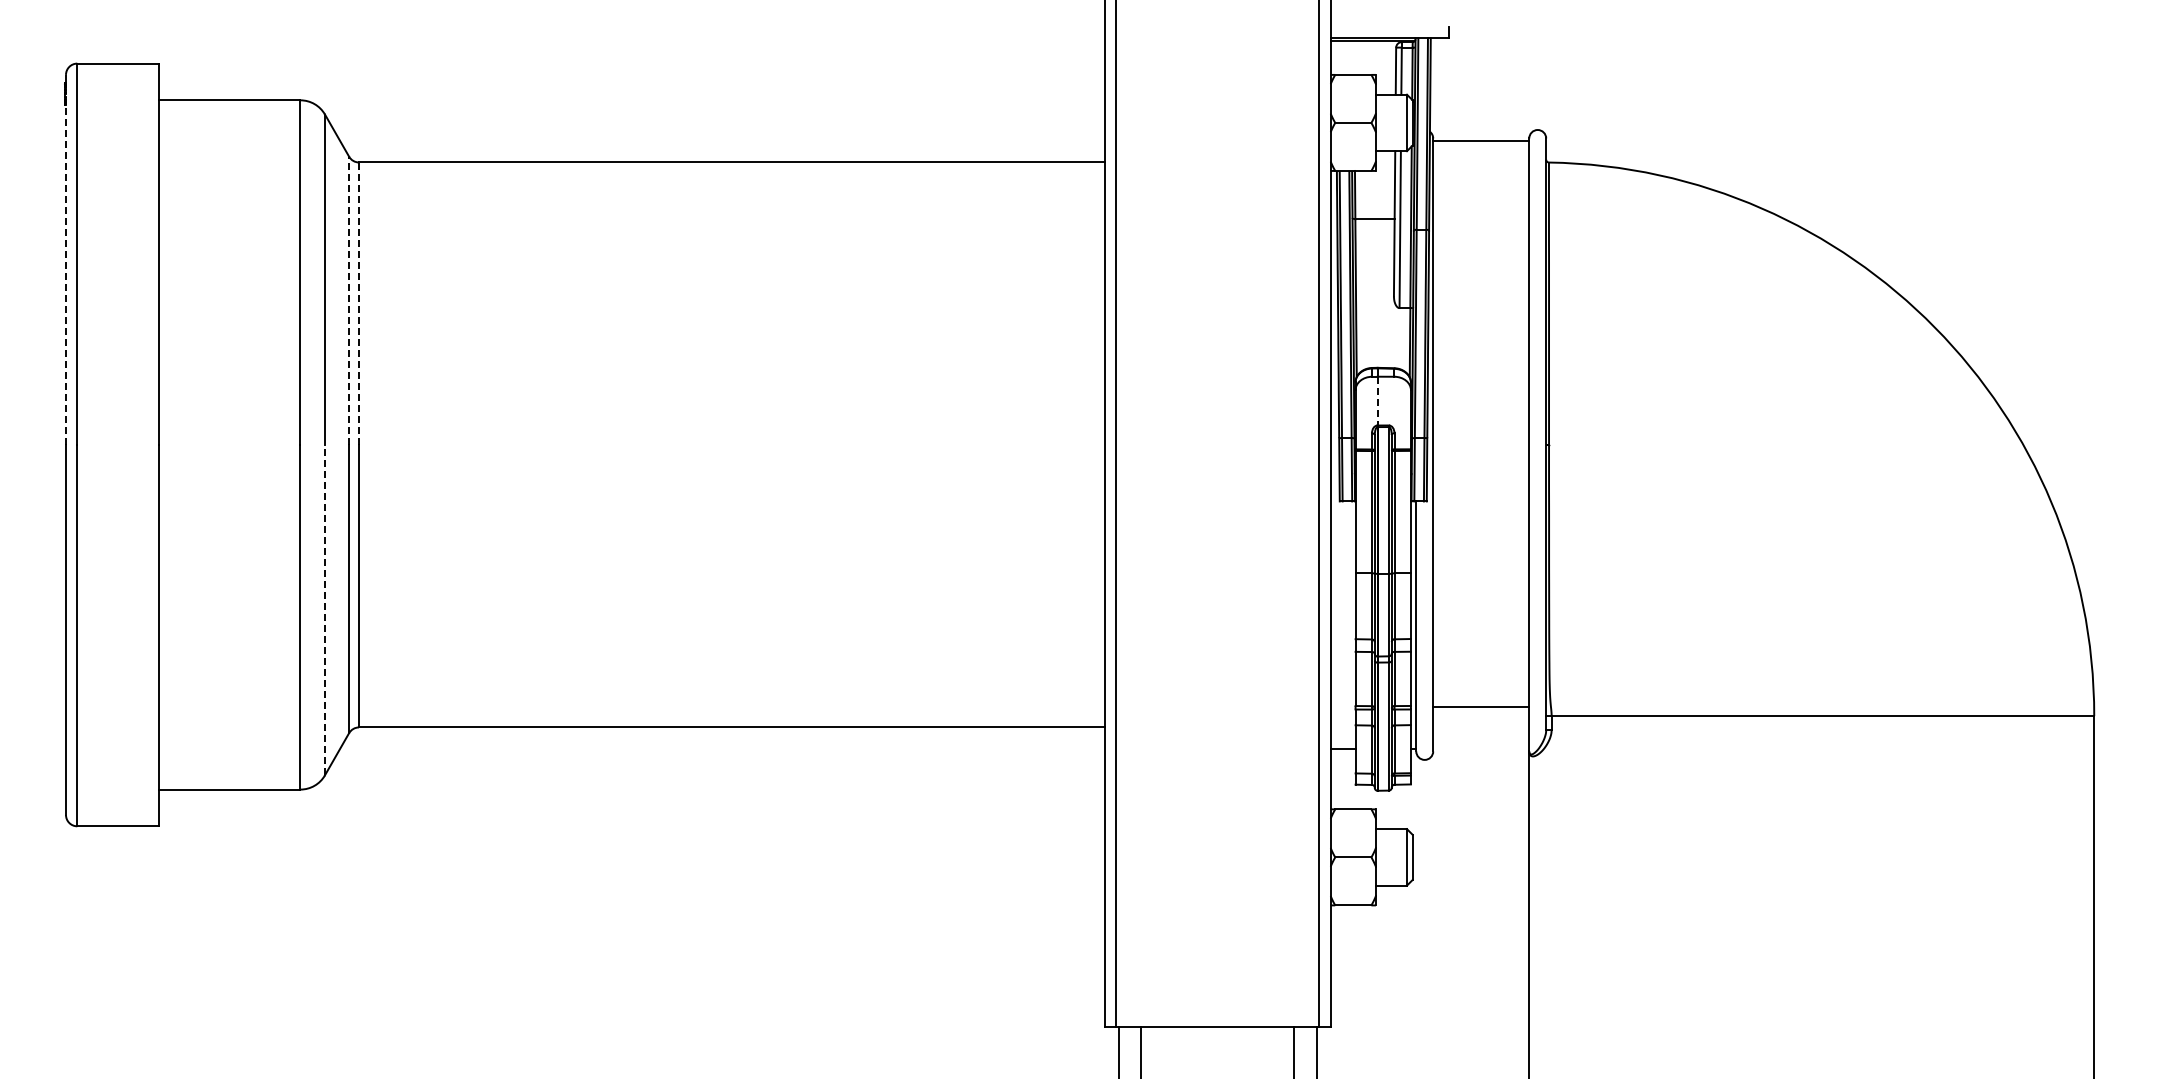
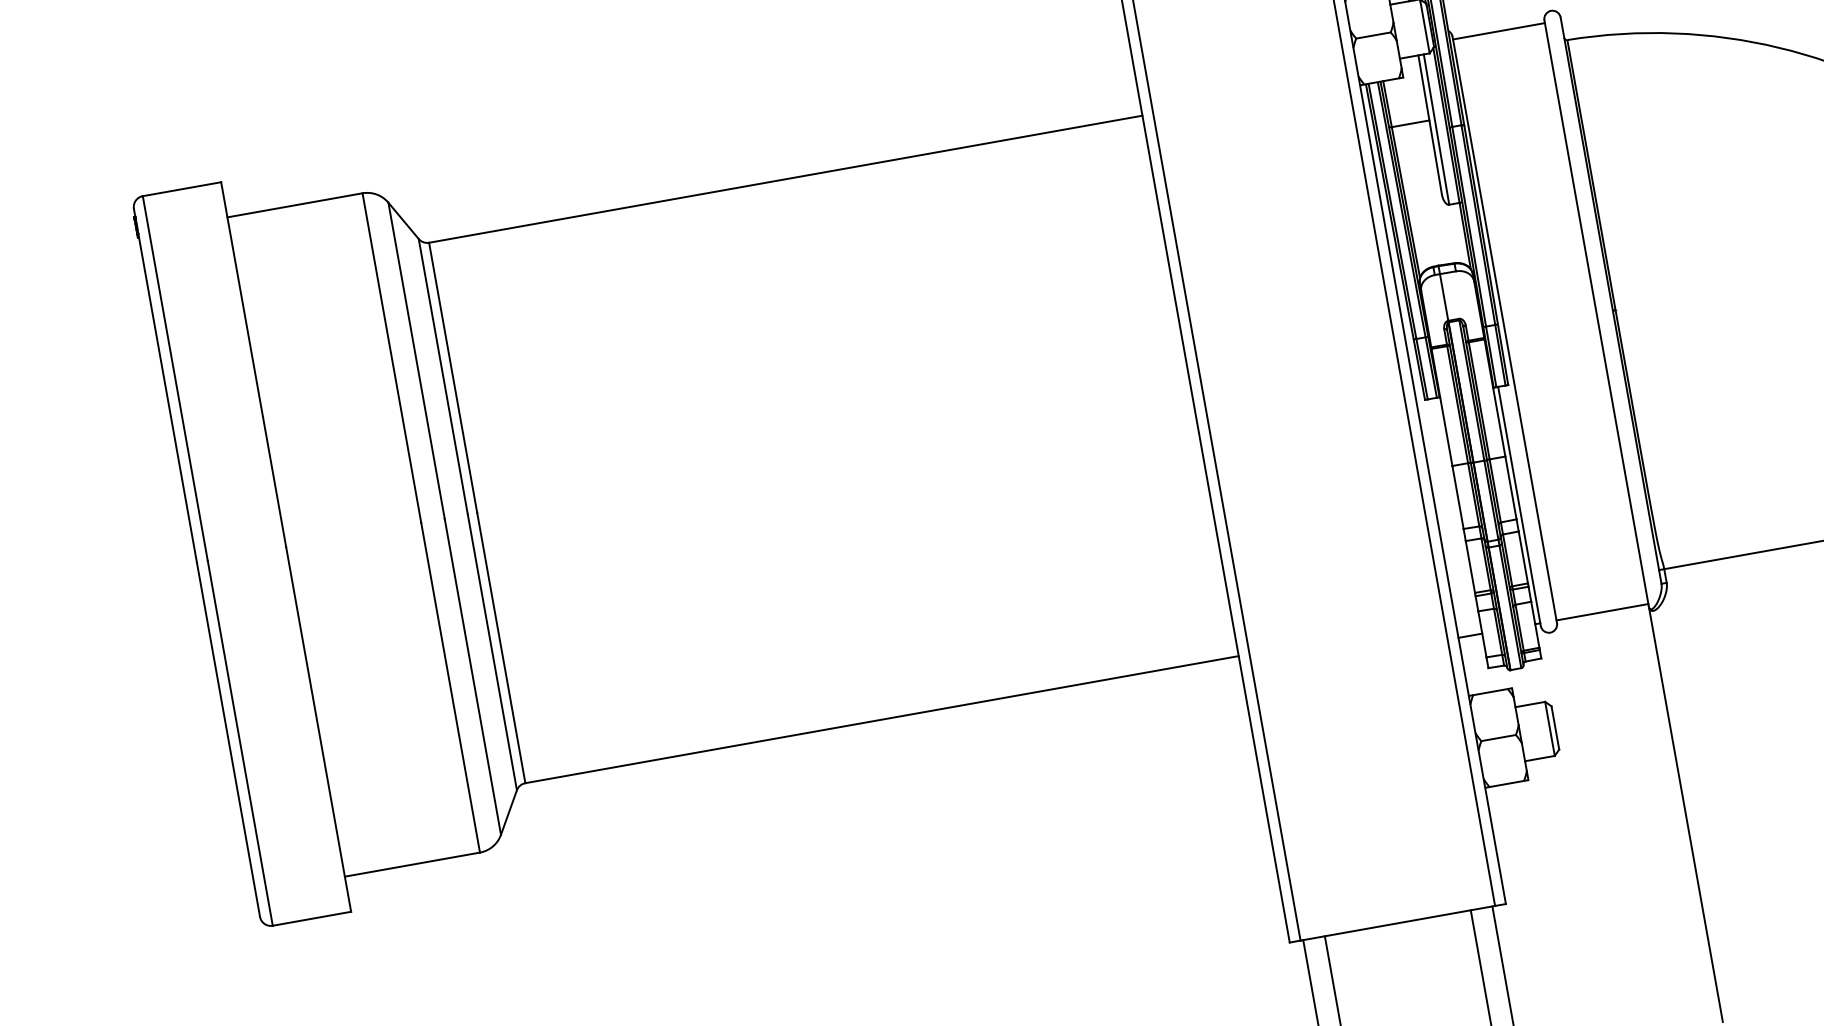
line: (66, 259) -> (165, 385), dashed -> solid
line: (349, 300) -> (443, 376), dashed -> solid
line: (359, 303) -> (453, 377), dashed -> solid
line: (1377, 401) -> (1444, 297), dashed -> solid
line: (324, 609) -> (472, 676), dashed -> solid
line: (1481, 706) -> (1602, 612), moved

